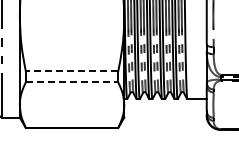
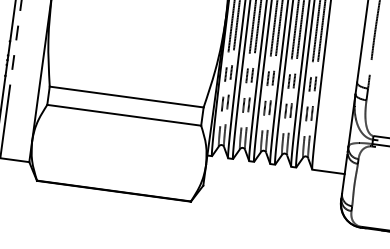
line: (71, 71) -> (125, 97), dashed -> solid
line: (72, 82) -> (124, 115), dashed -> solid

